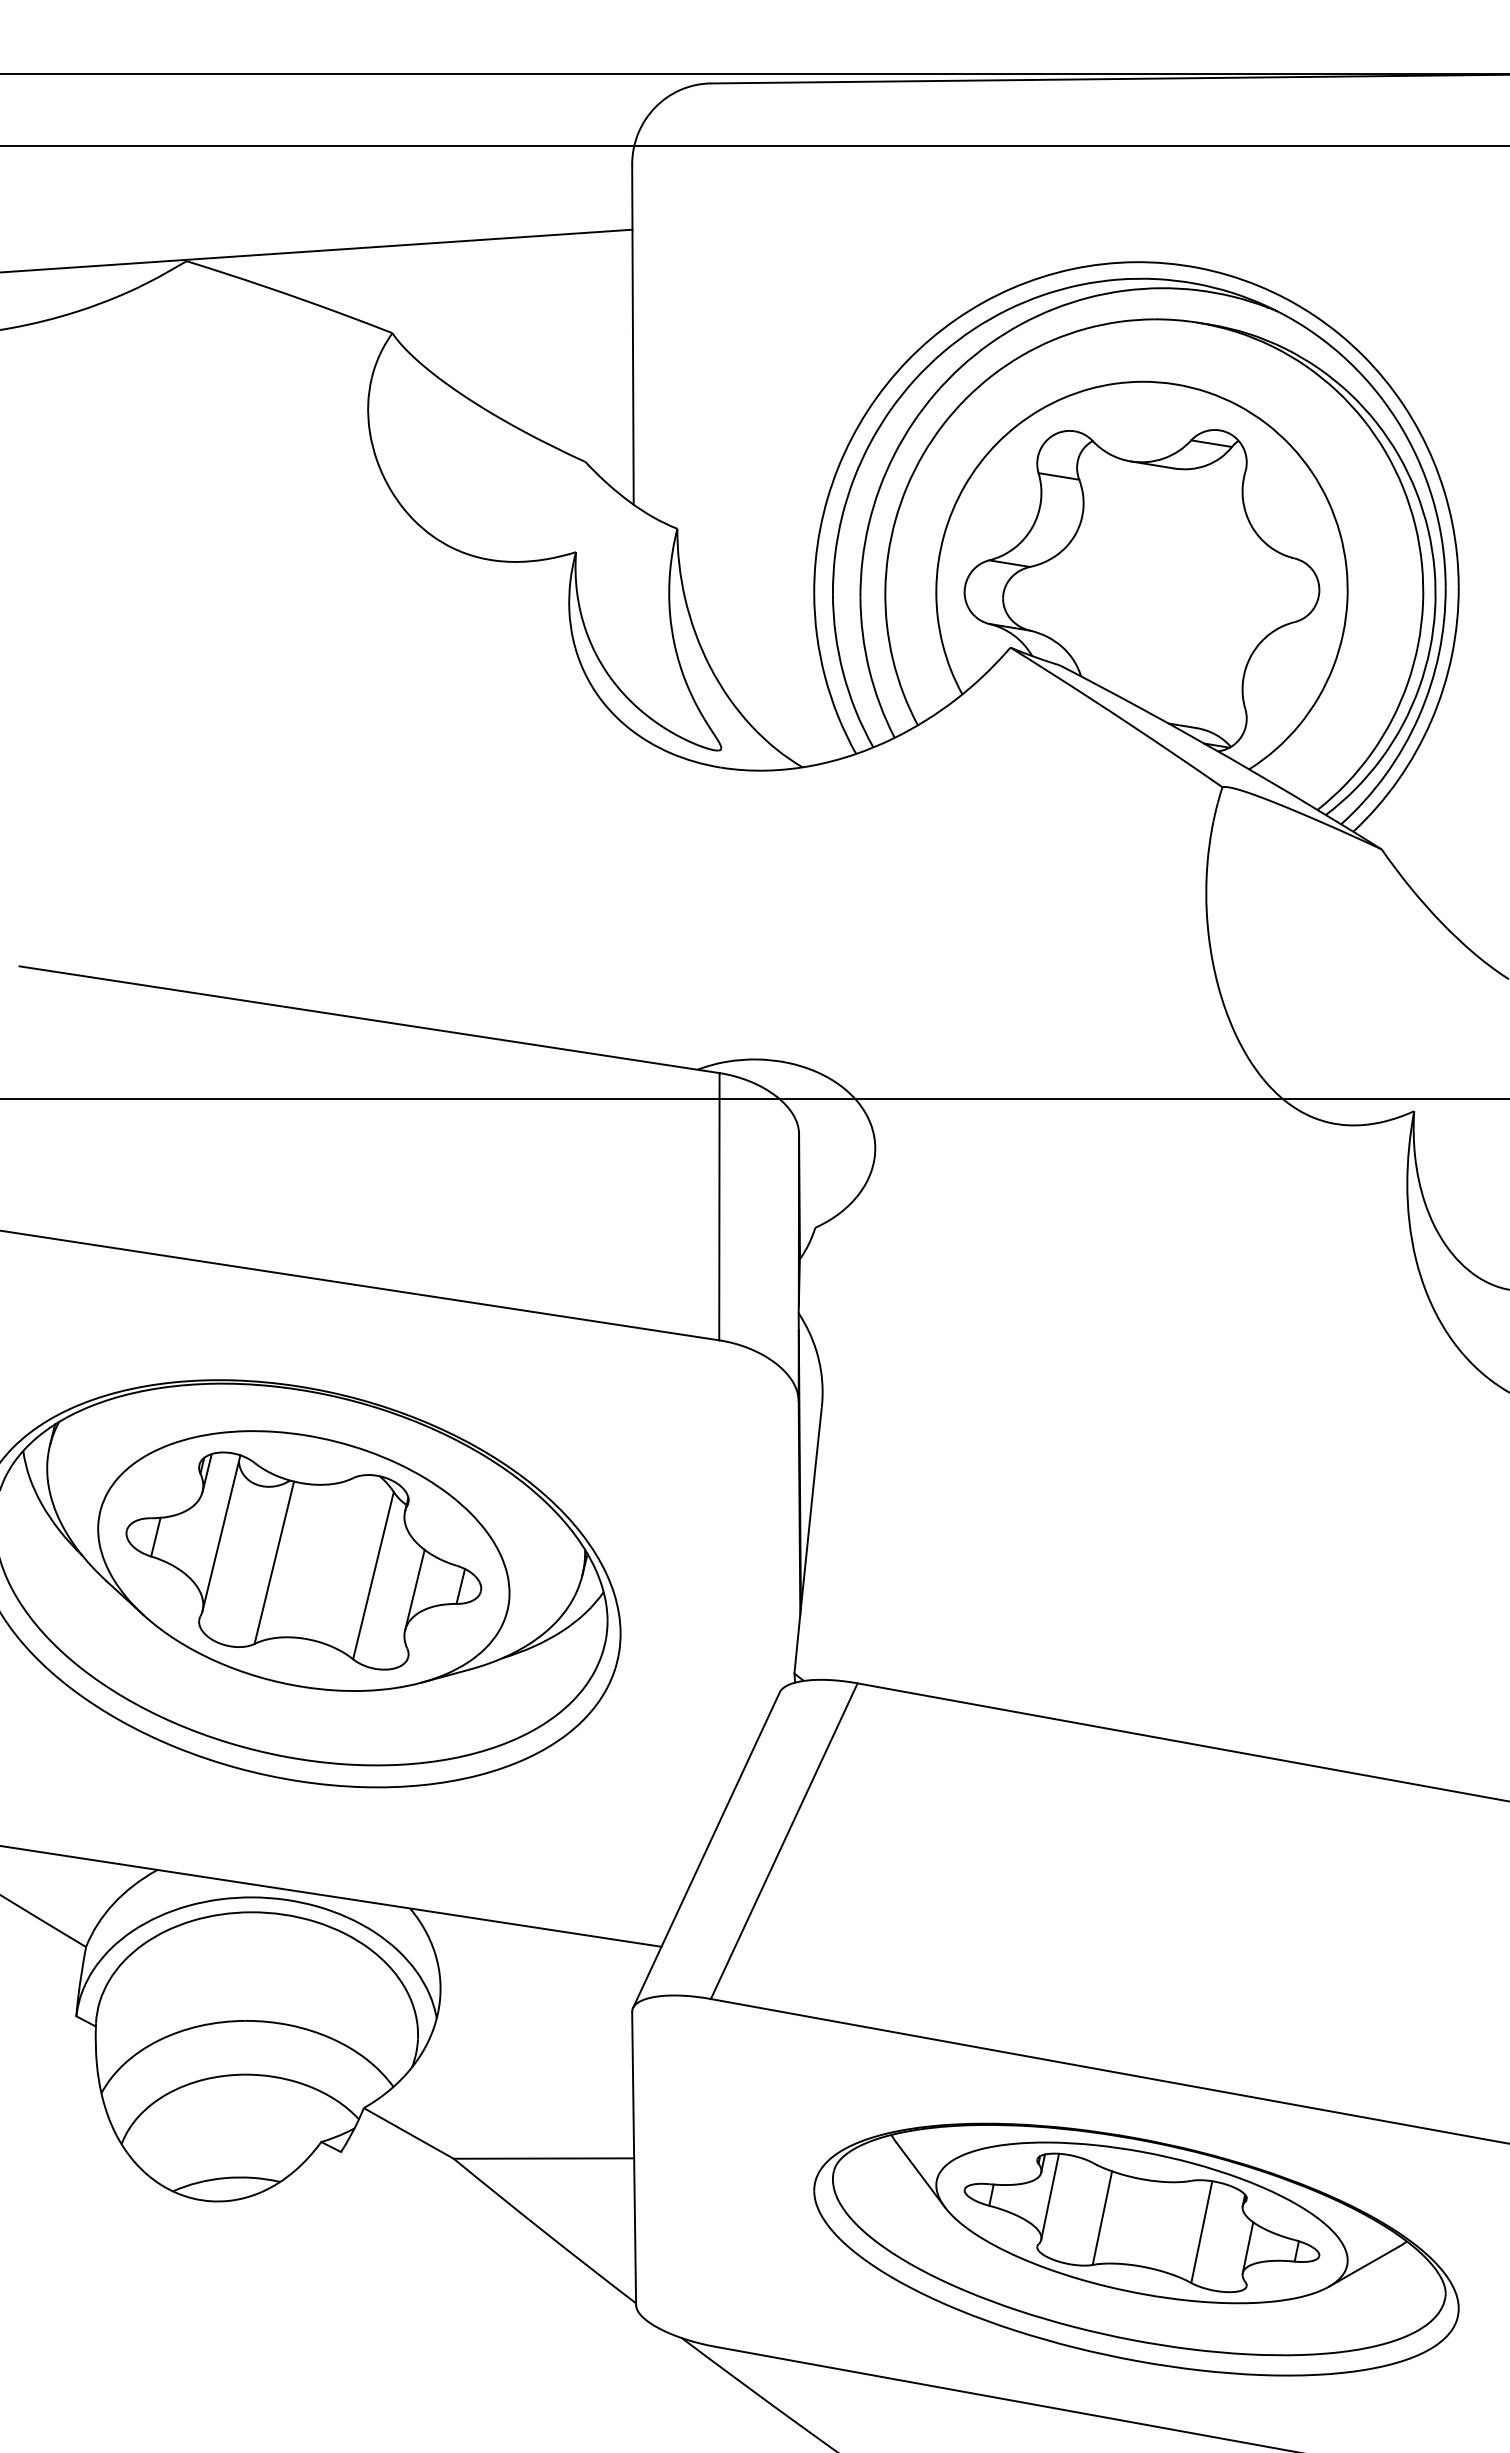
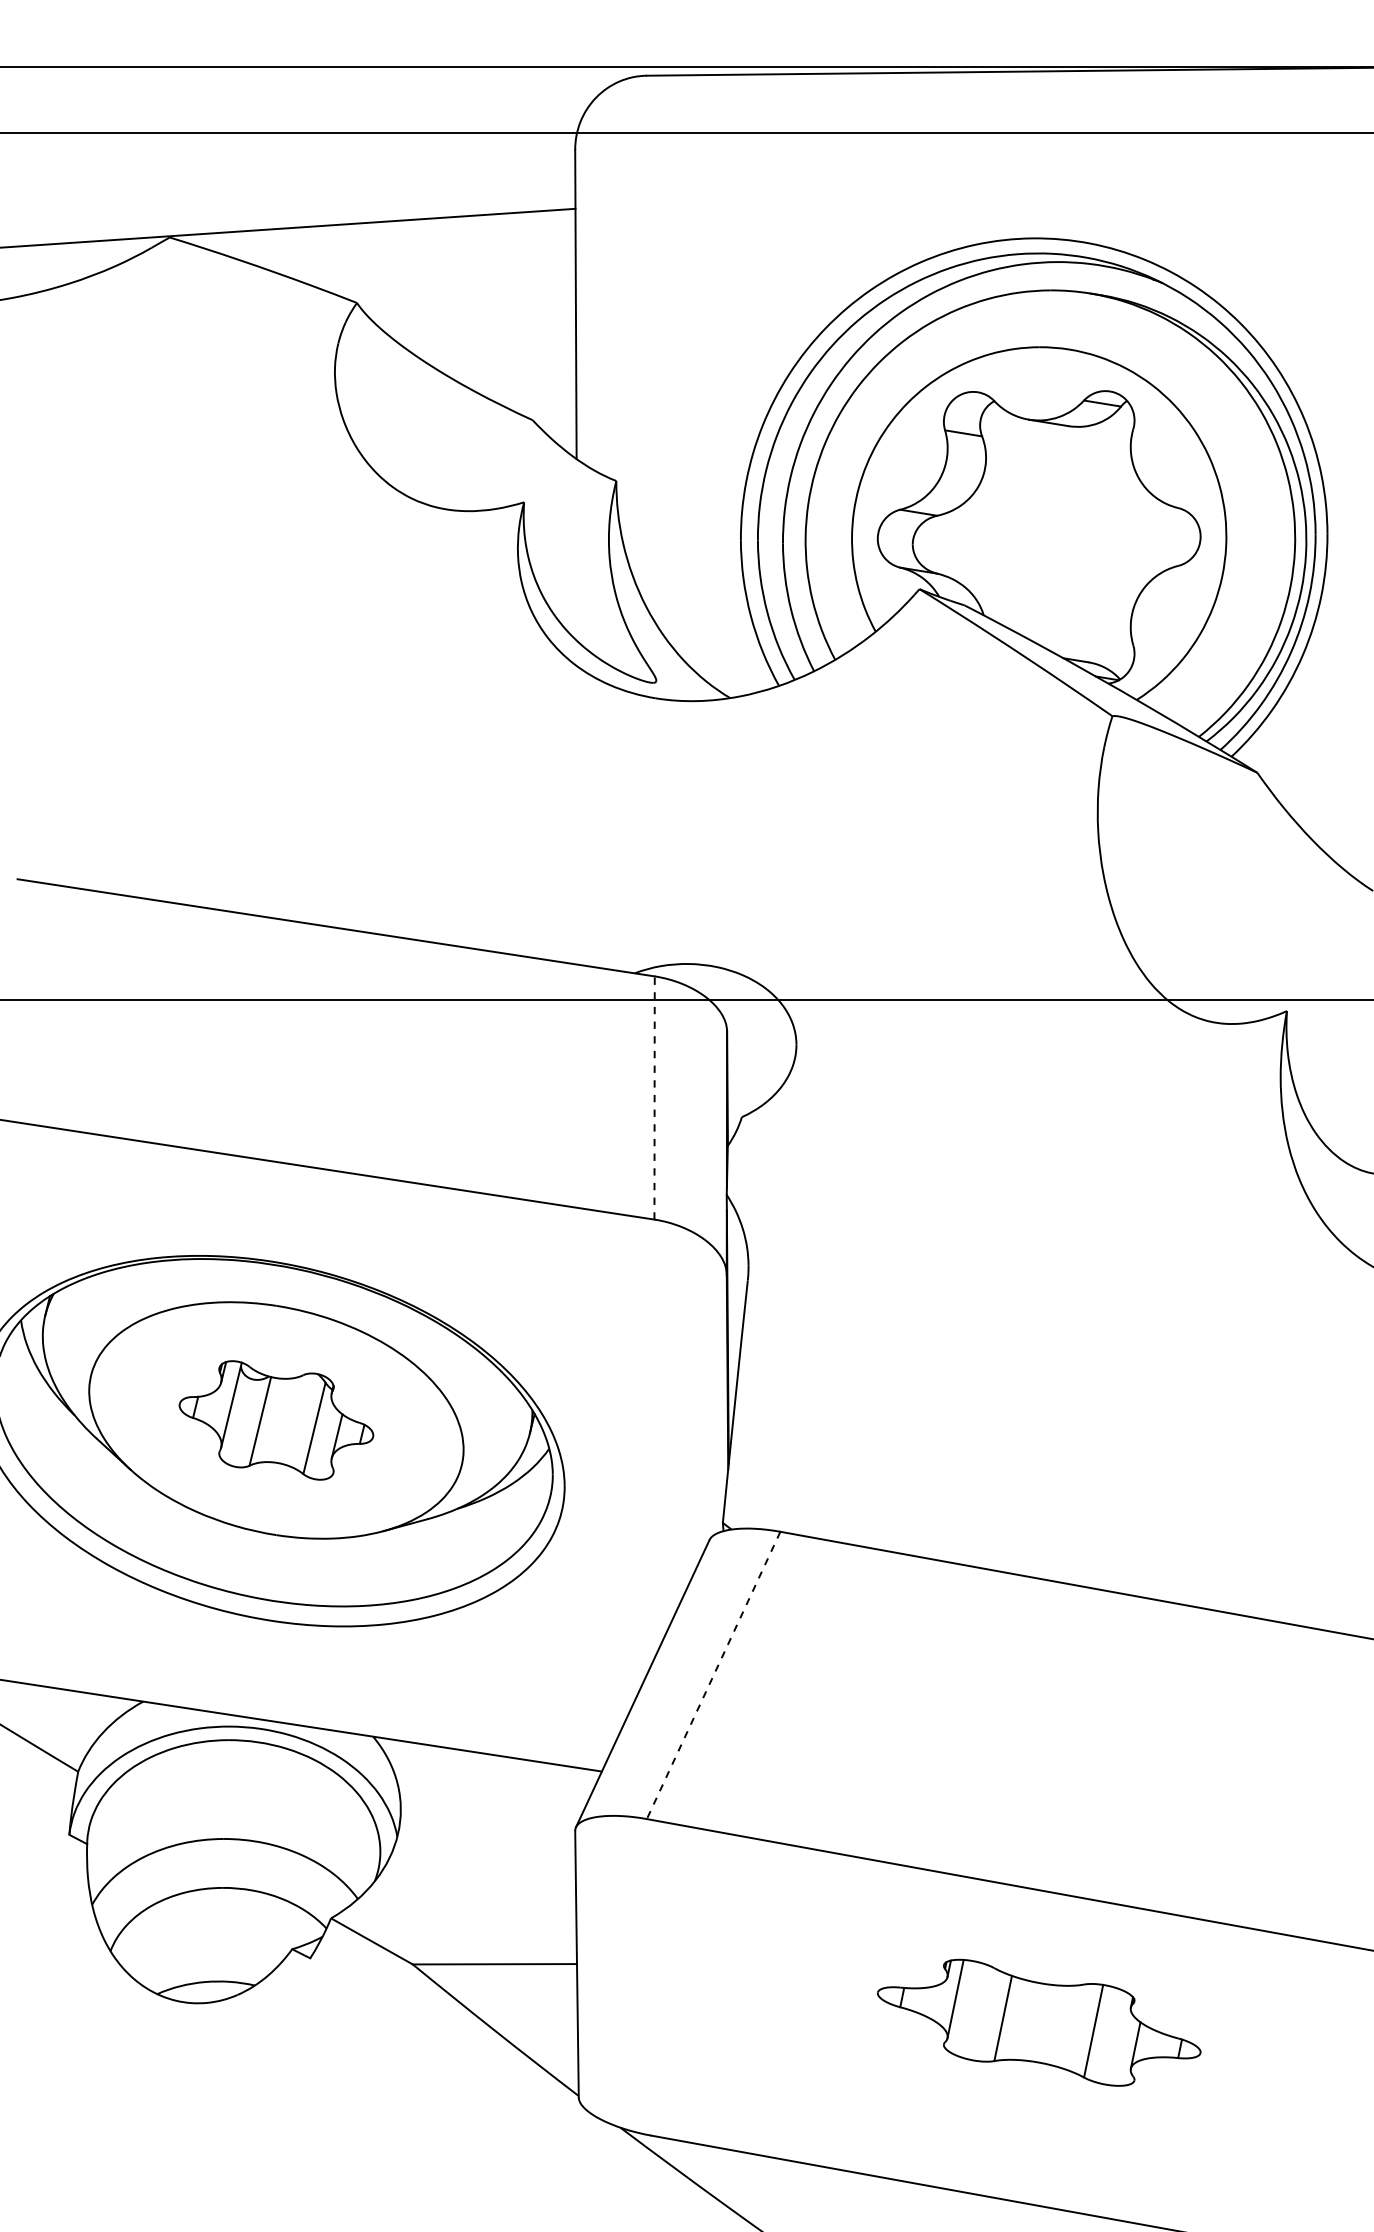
line: (719, 1206) -> (654, 1097), solid -> dashed
part: (303, 1560) -> (276, 1419), size x0.6
line: (784, 1841) -> (713, 1675), solid -> dashed
part: (1136, 2249) -> (1034, 2047), removed

